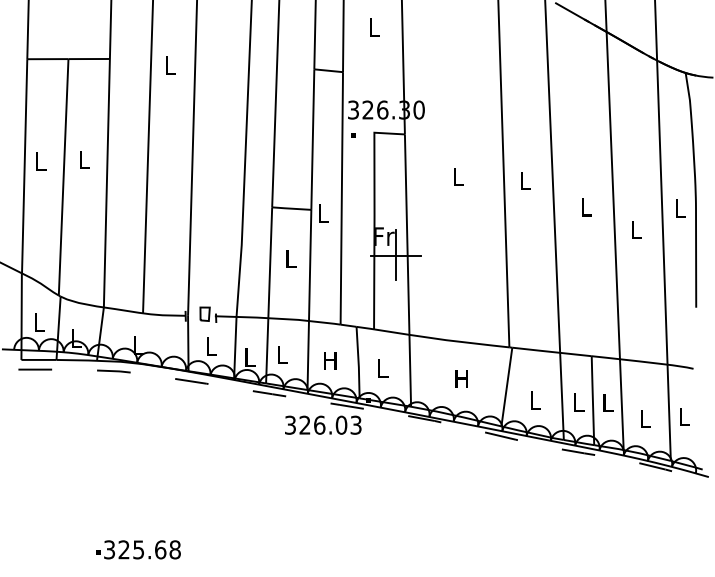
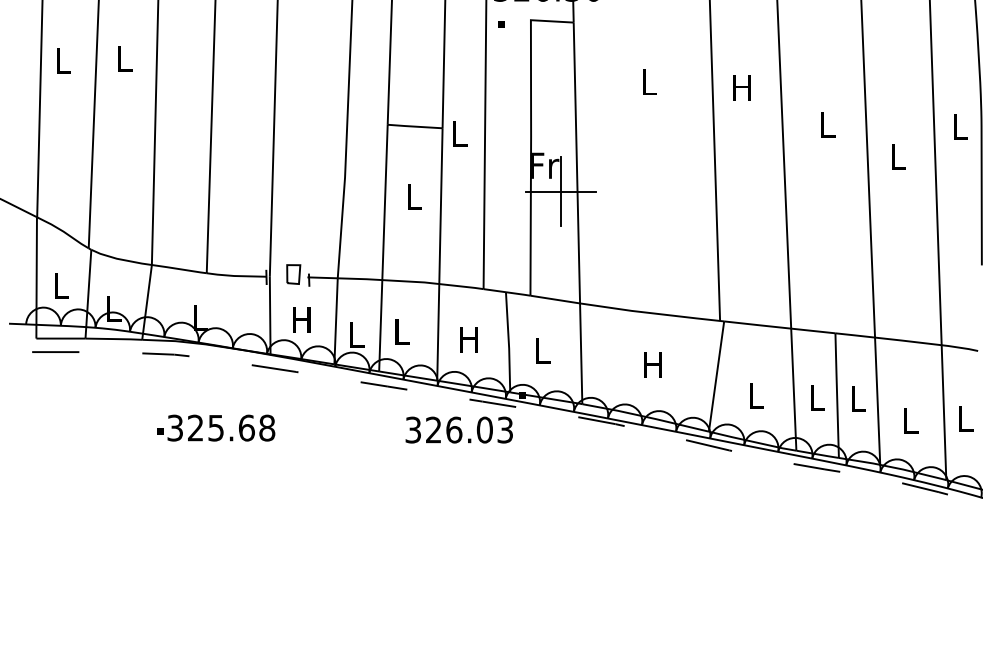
text: (525, 180) -> (742, 87), L -> H
text: (210, 346) -> (301, 319), L -> H
text: (138, 549) -> (215, 427), moved

